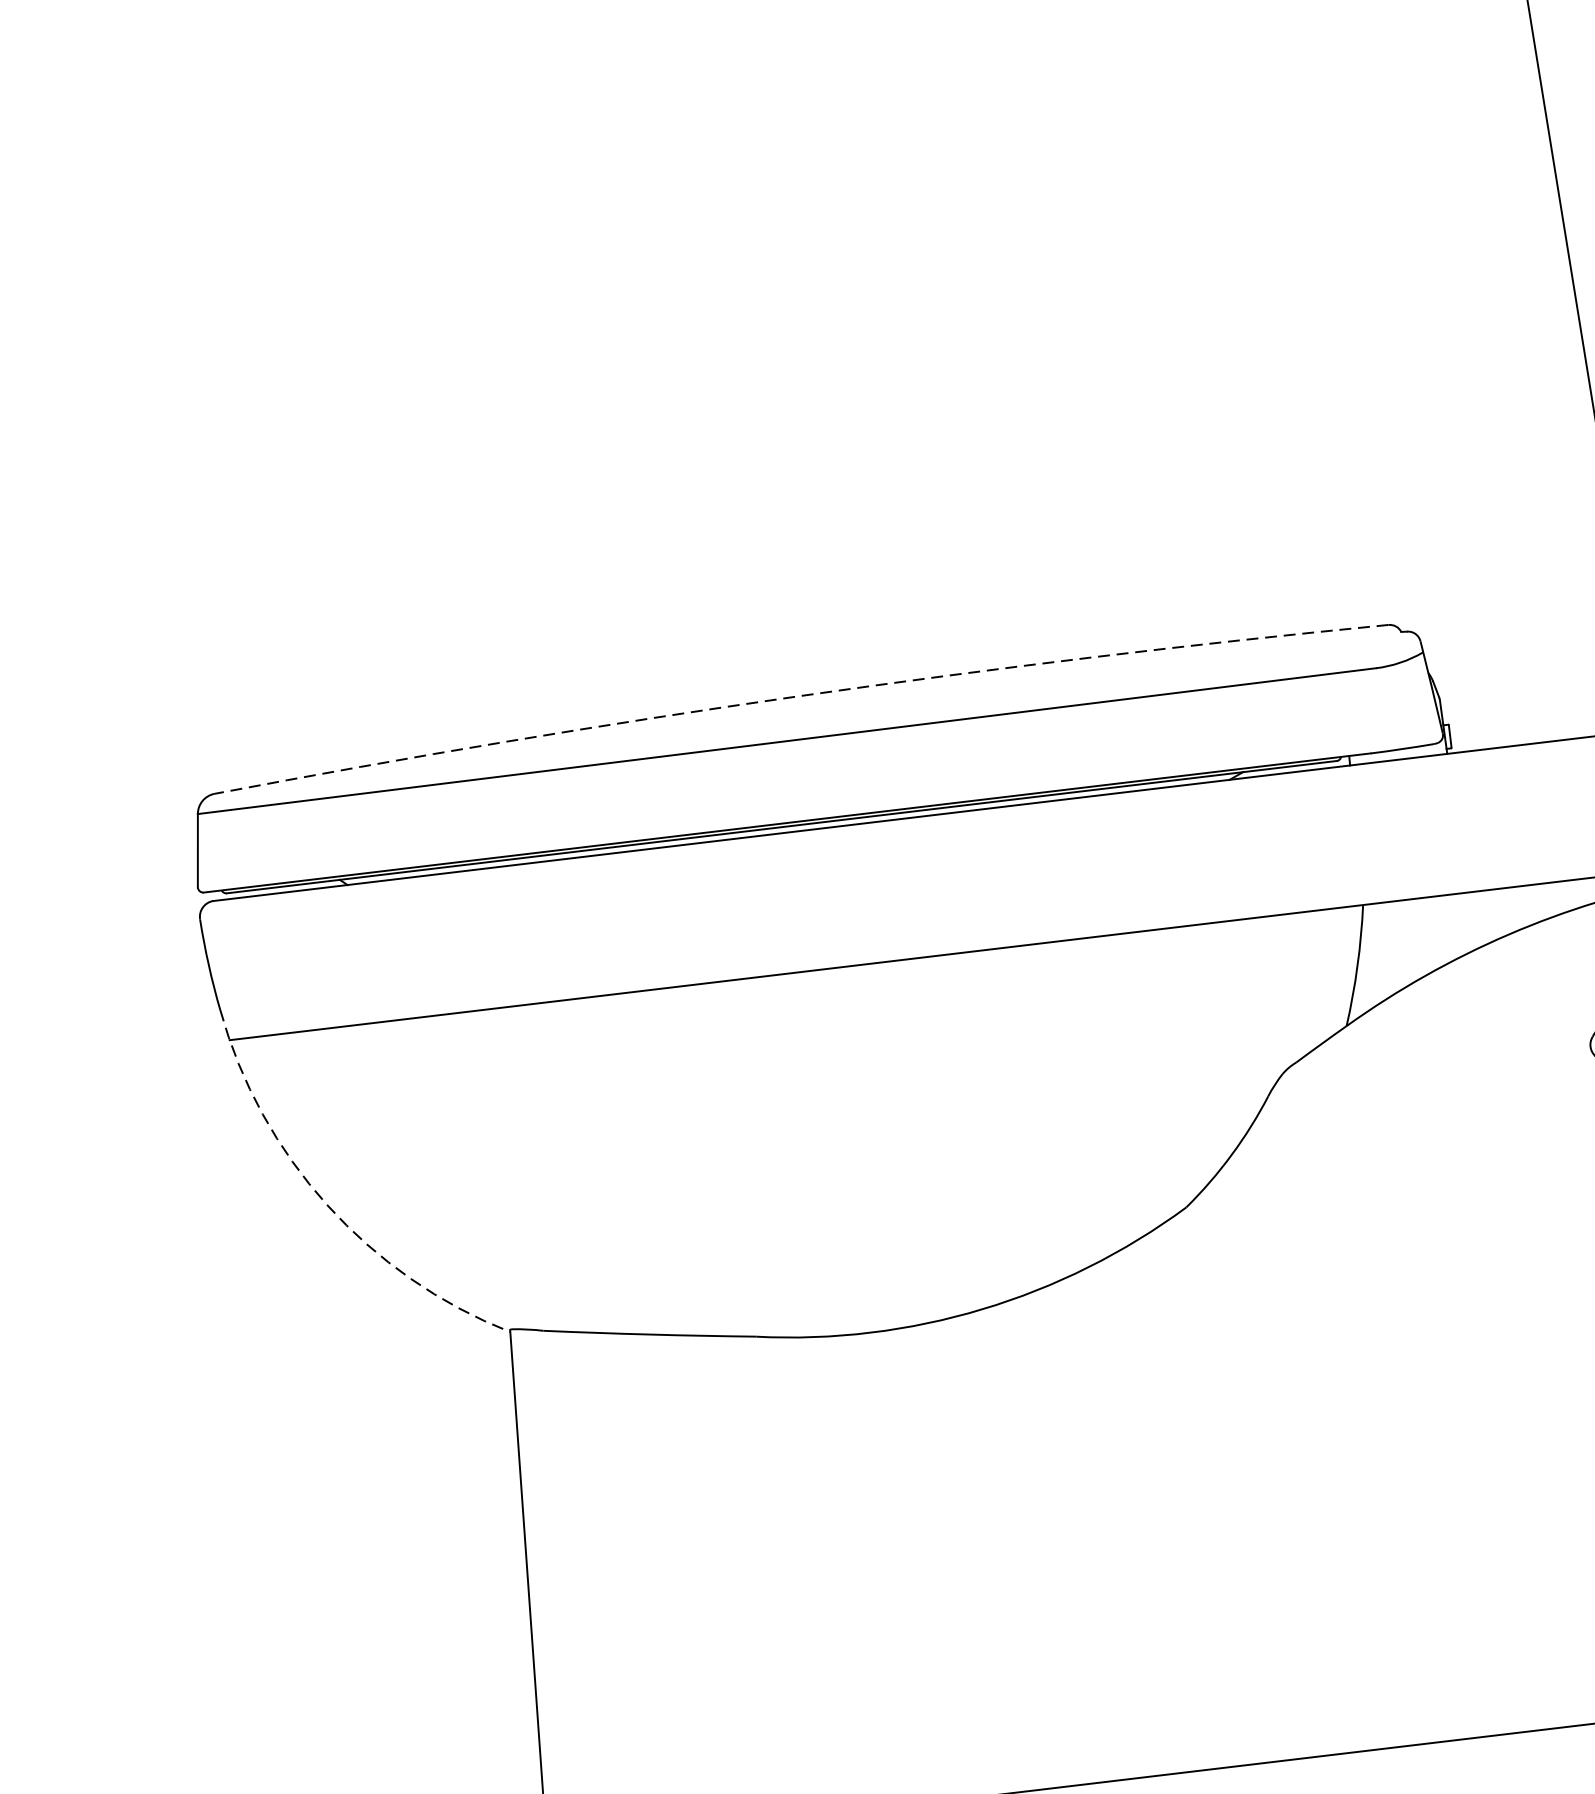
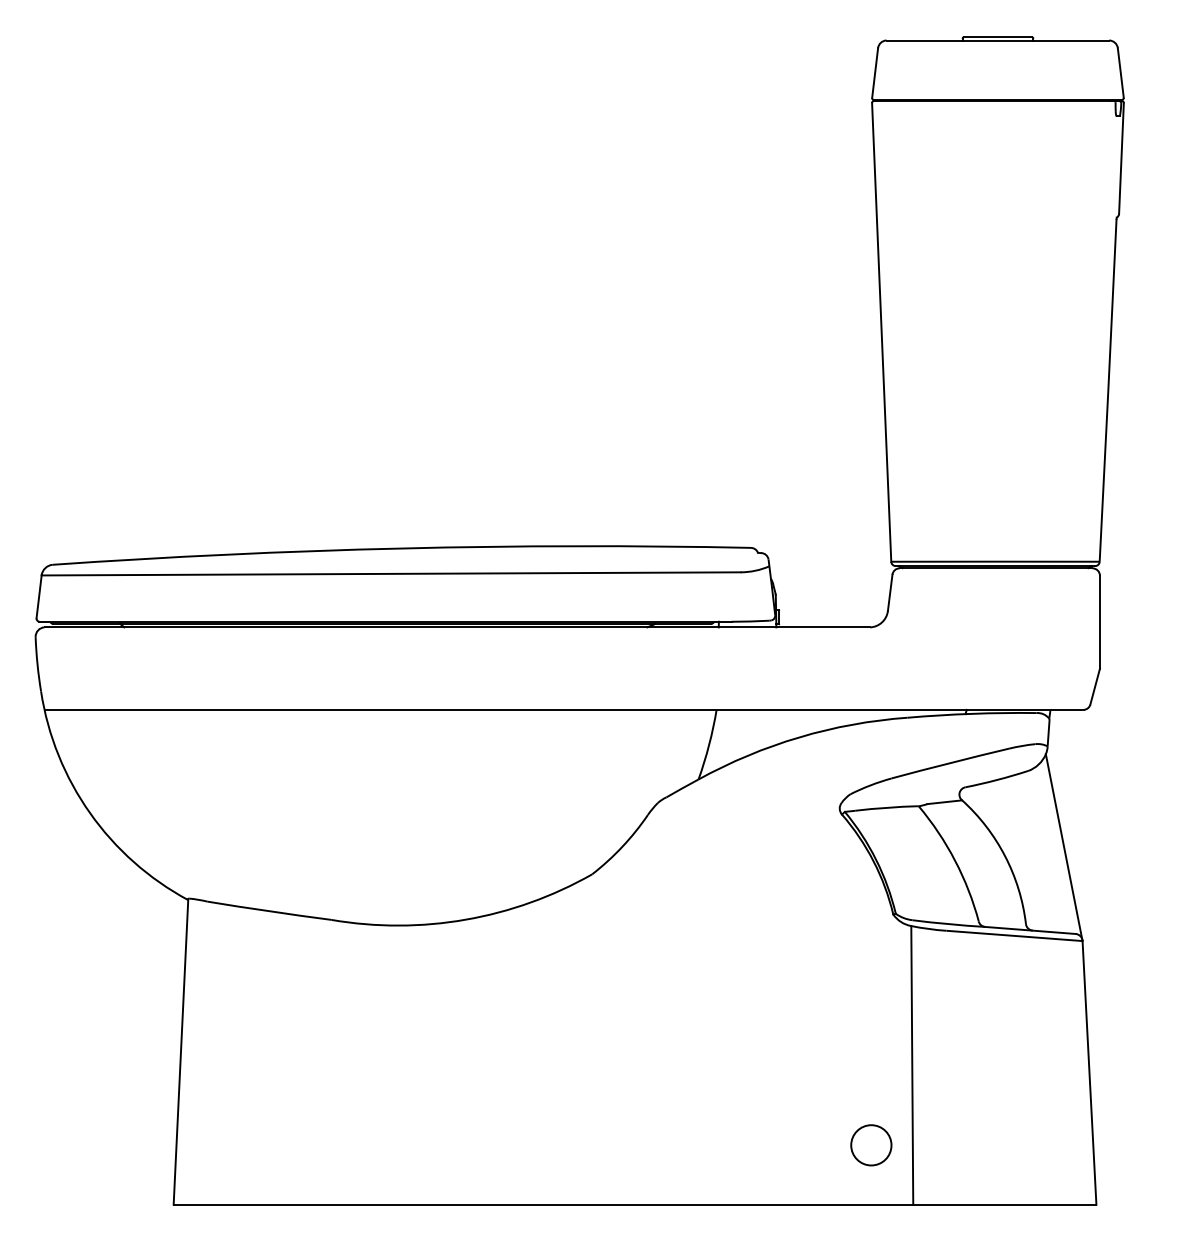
arc: (799, 696) -> (401, 548), dashed -> solid
arc: (328, 1205) -> (90, 813), dashed -> solid

